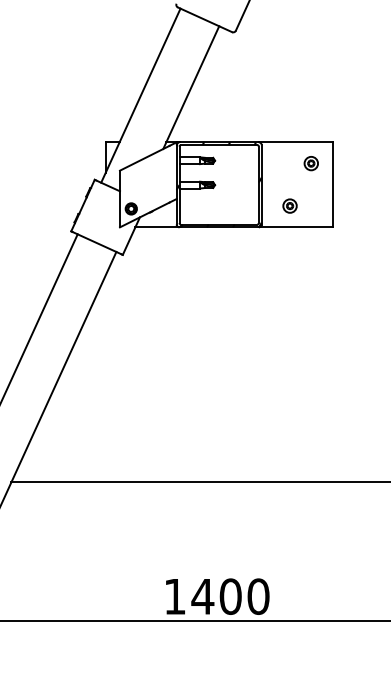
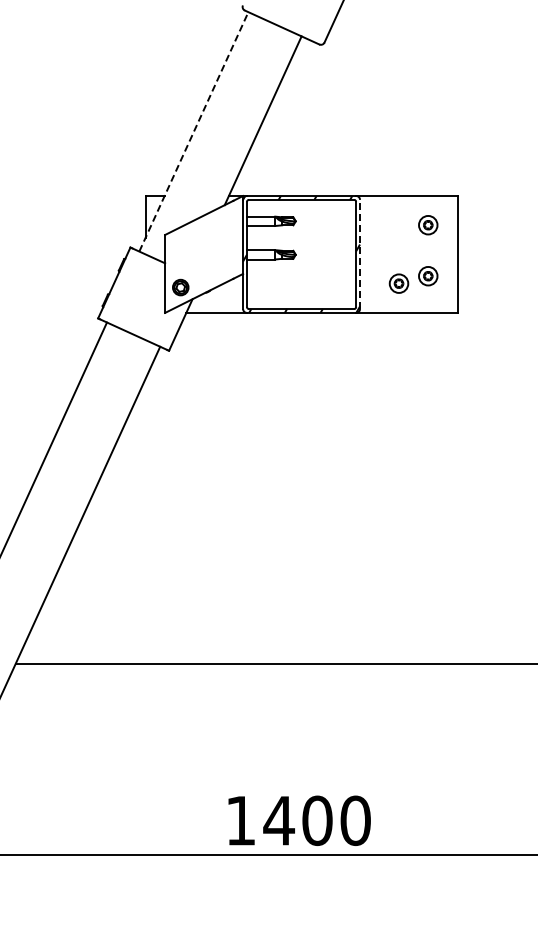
line: (140, 95) -> (193, 131), solid -> dashed
line: (262, 184) -> (360, 254), solid -> dashed
part: (311, 200) -> (428, 276), added

